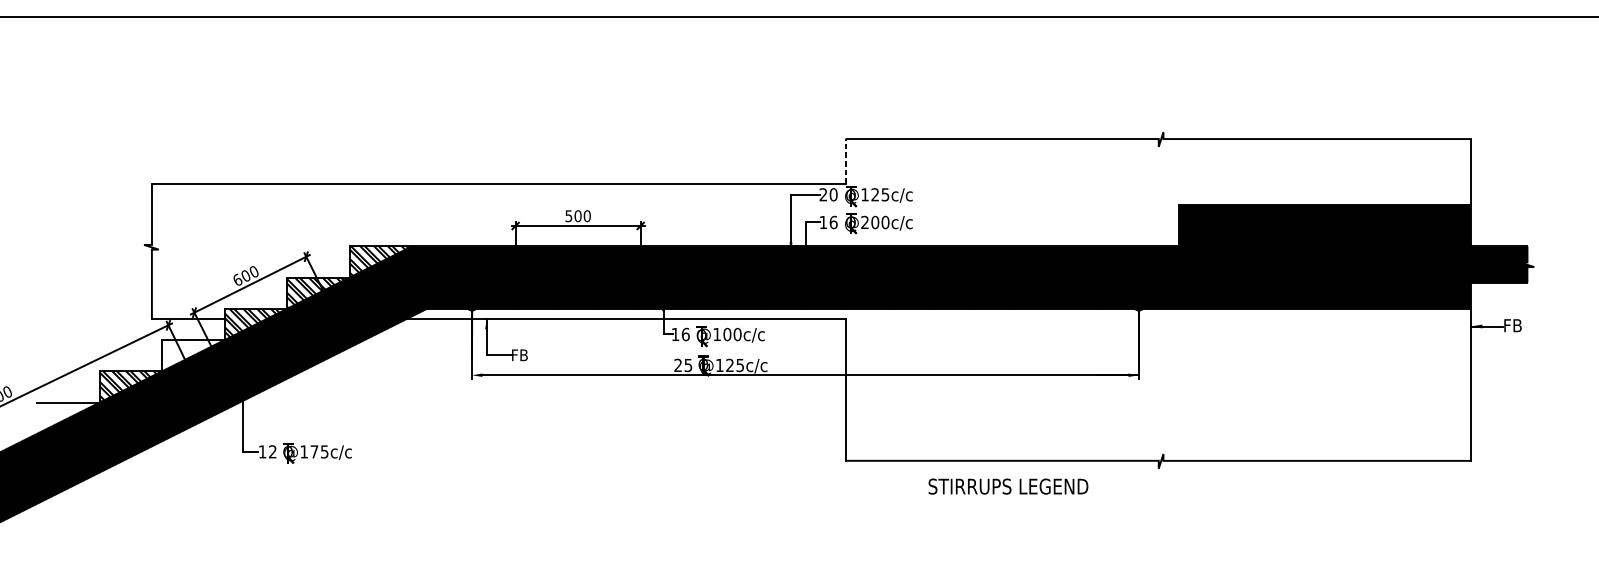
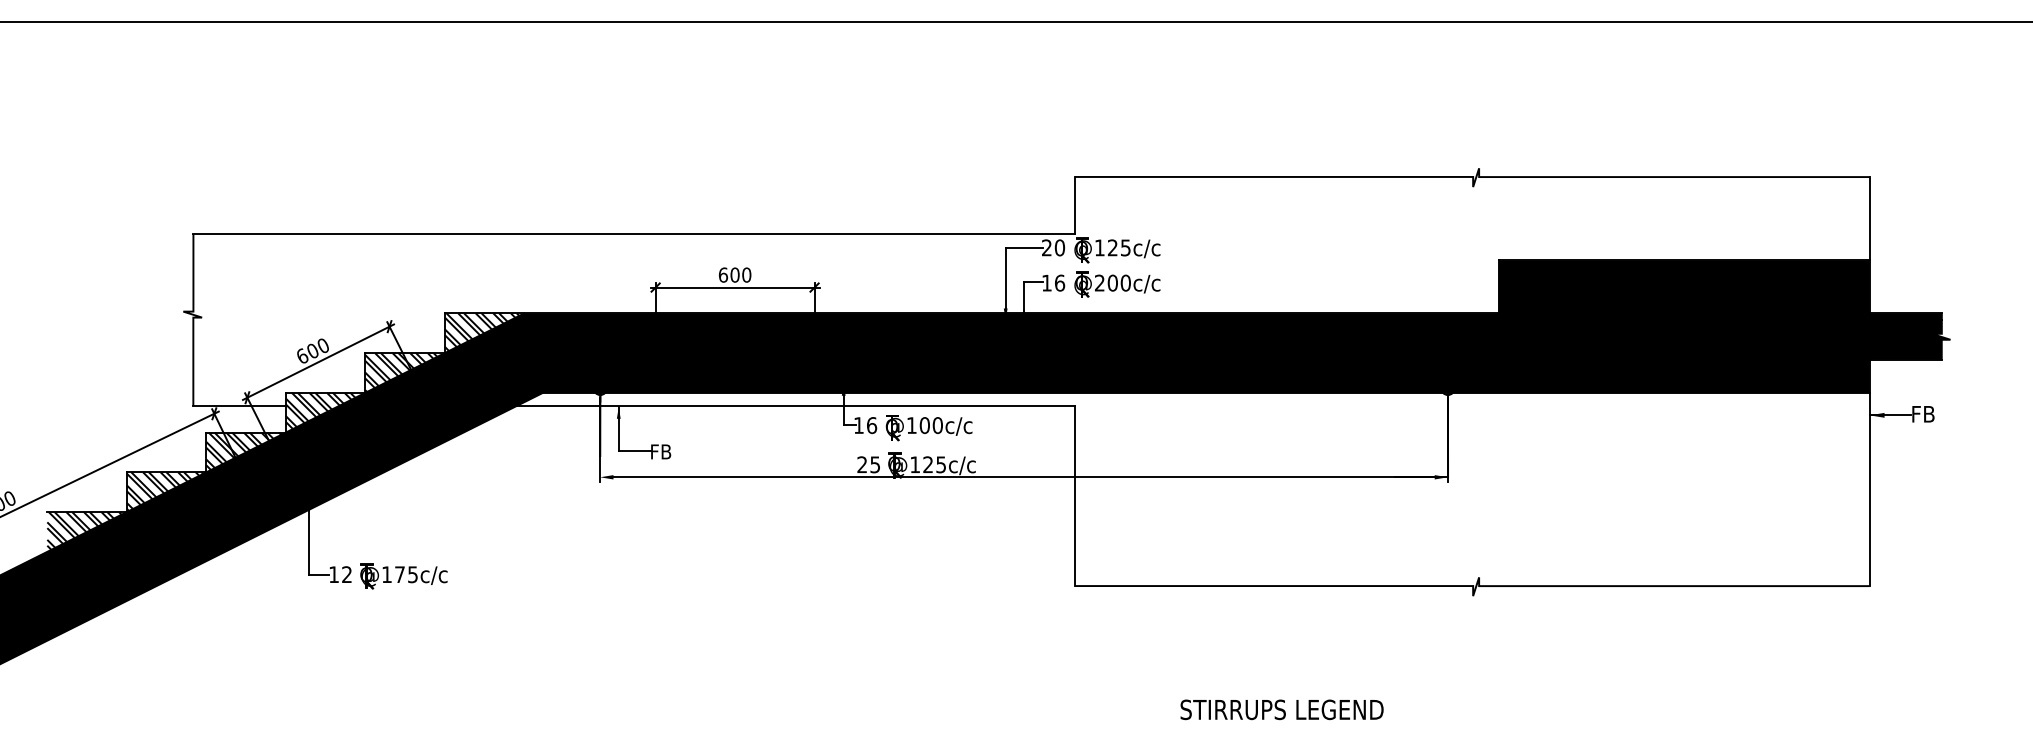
line: (845, 161) -> (1075, 205), dashed -> solid
text: (568, 215) -> (723, 274), 500 -> 600
hatch: (192, 354) -> (245, 451), added
hatch: (67, 417) -> (86, 530), added
text: (1007, 486) -> (1281, 709), moved

